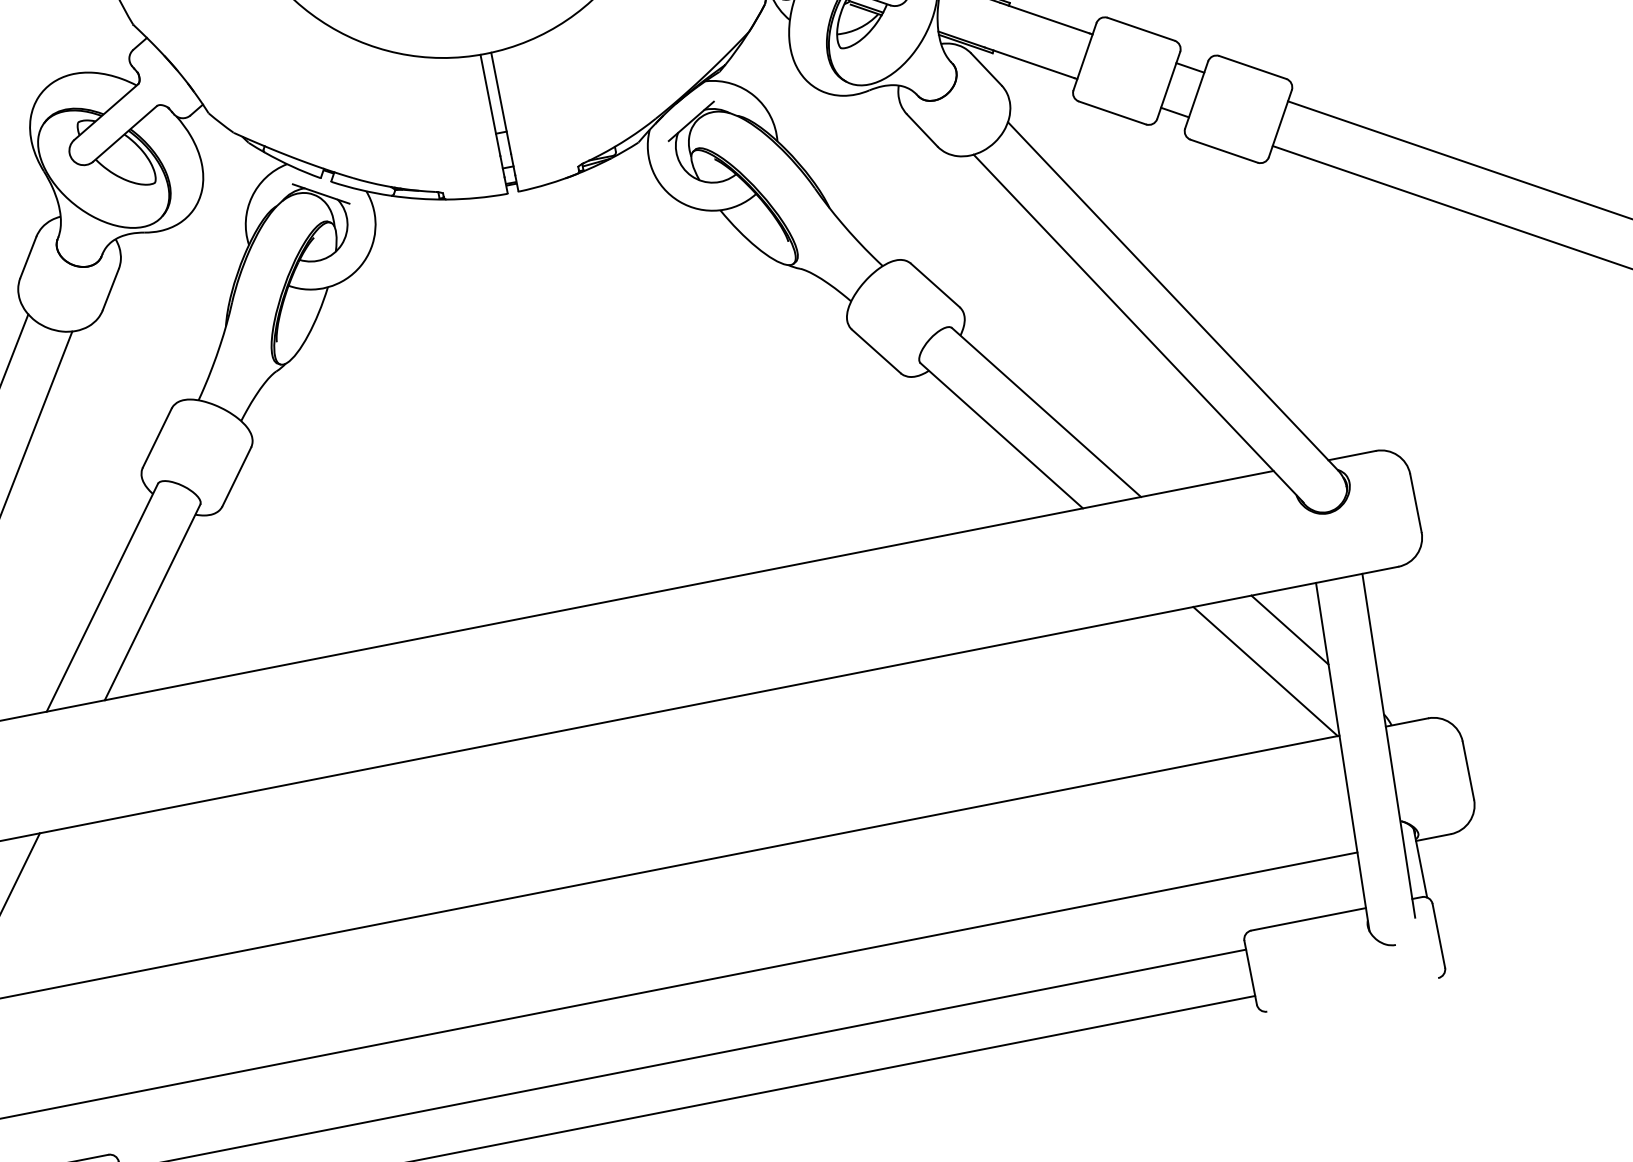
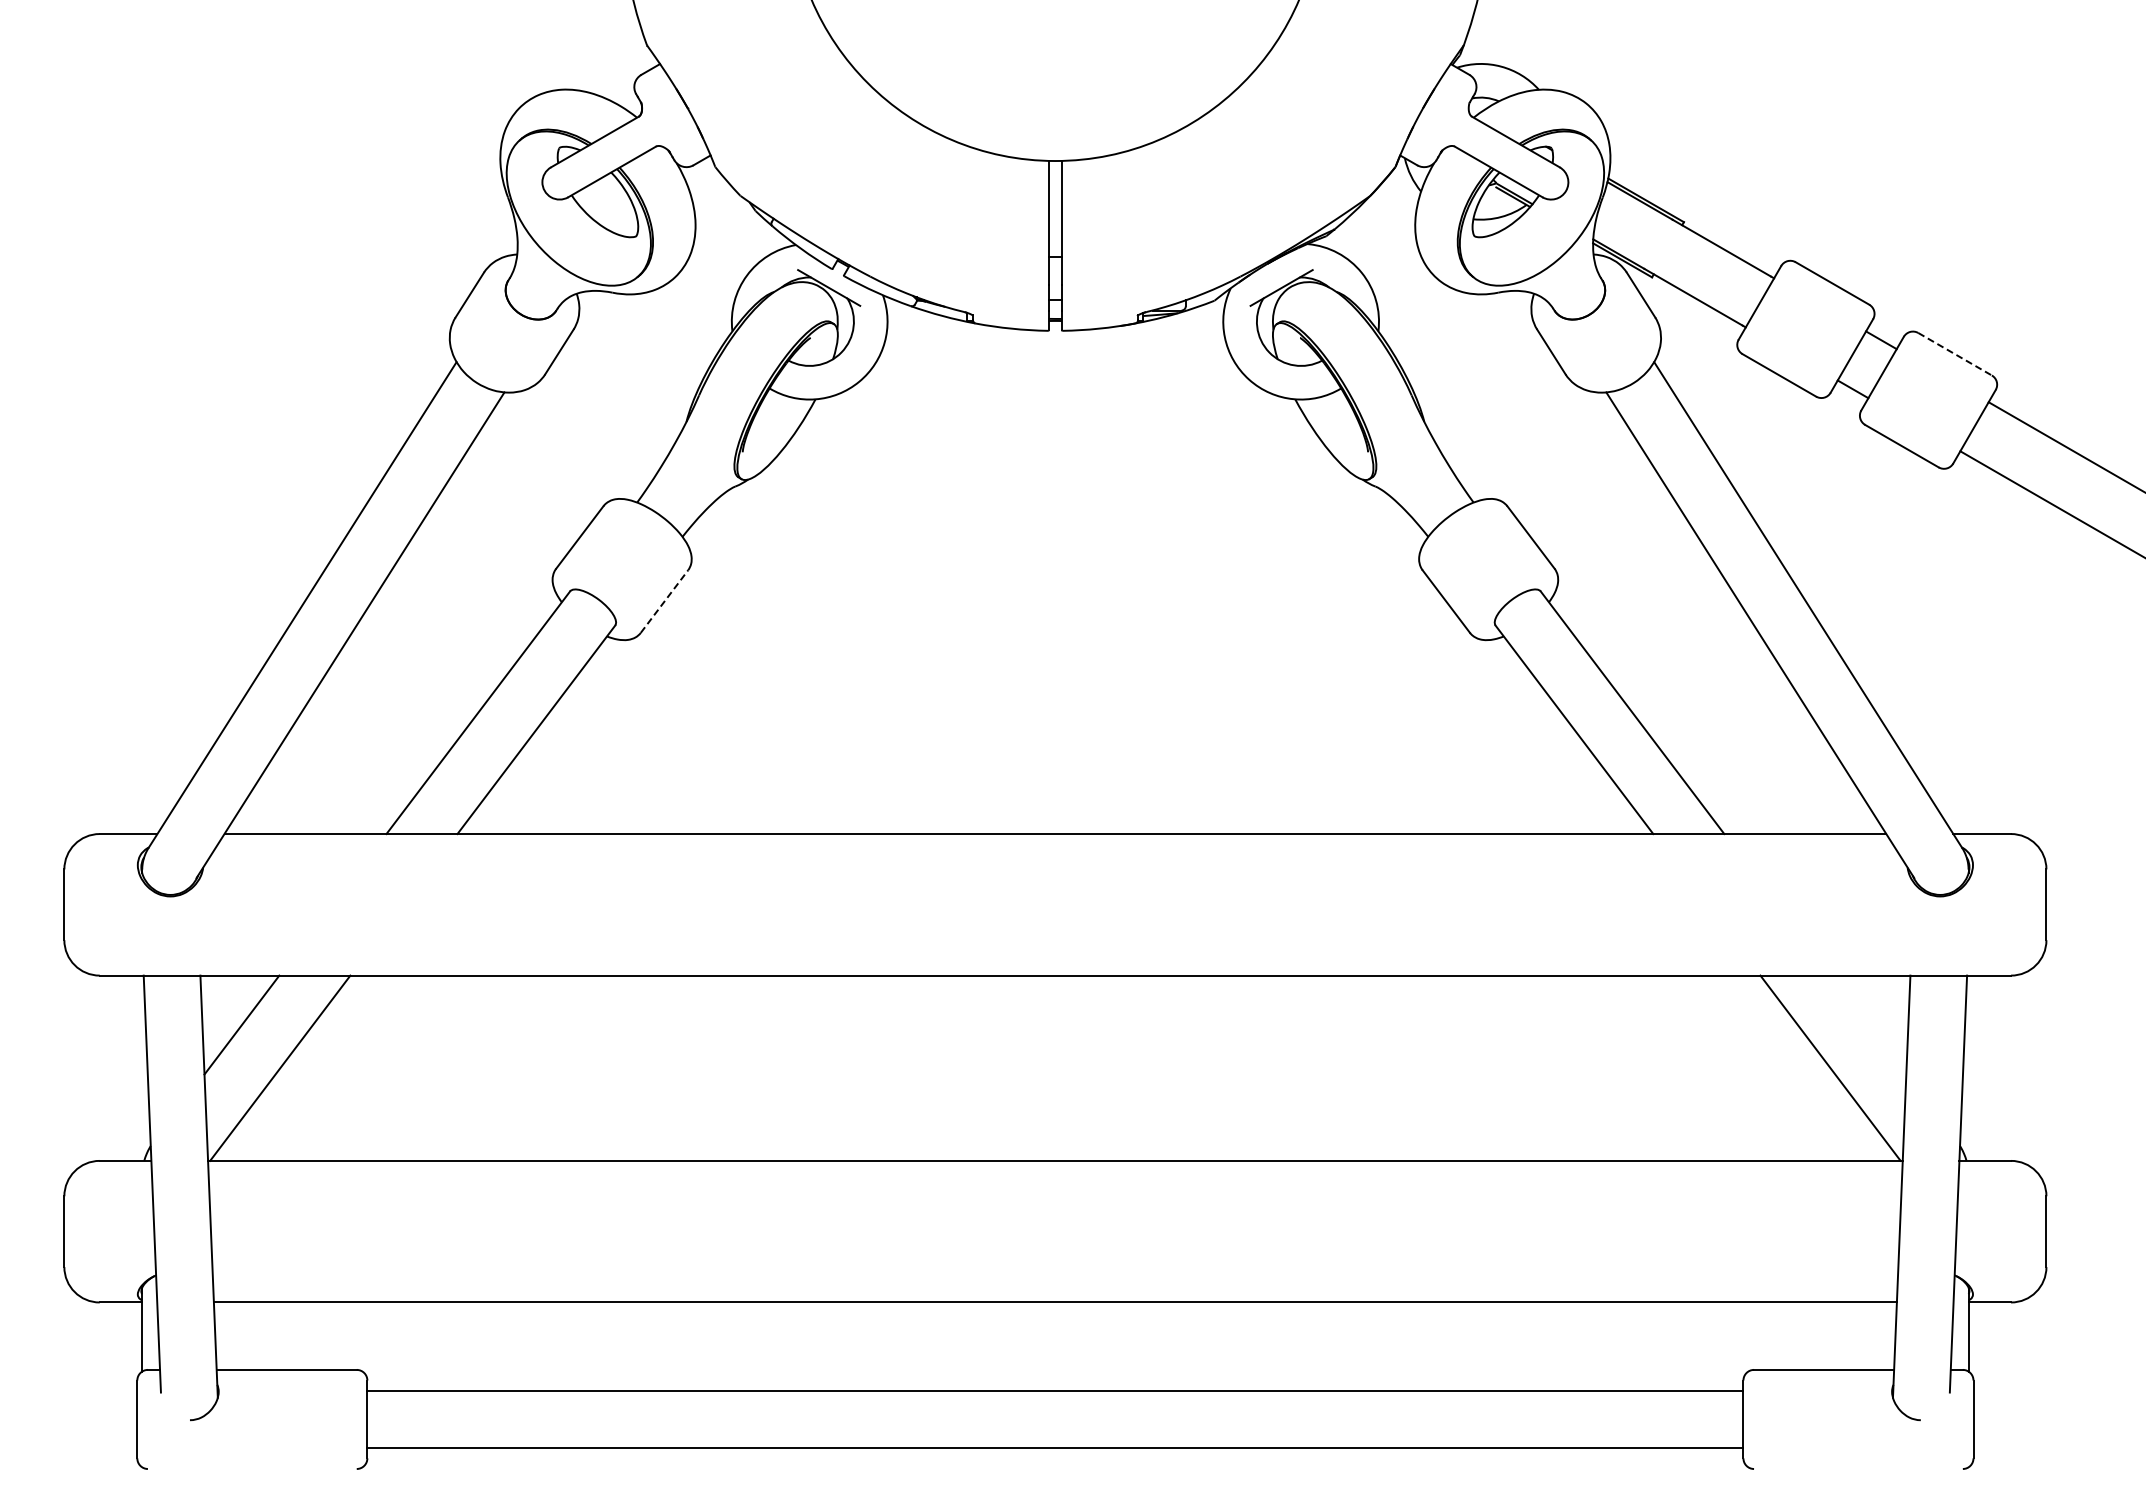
line: (1253, 67) -> (1955, 354), solid -> dashed
line: (236, 476) -> (664, 601), solid -> dashed
line: (1289, 629) -> (1868, 1024), removed

